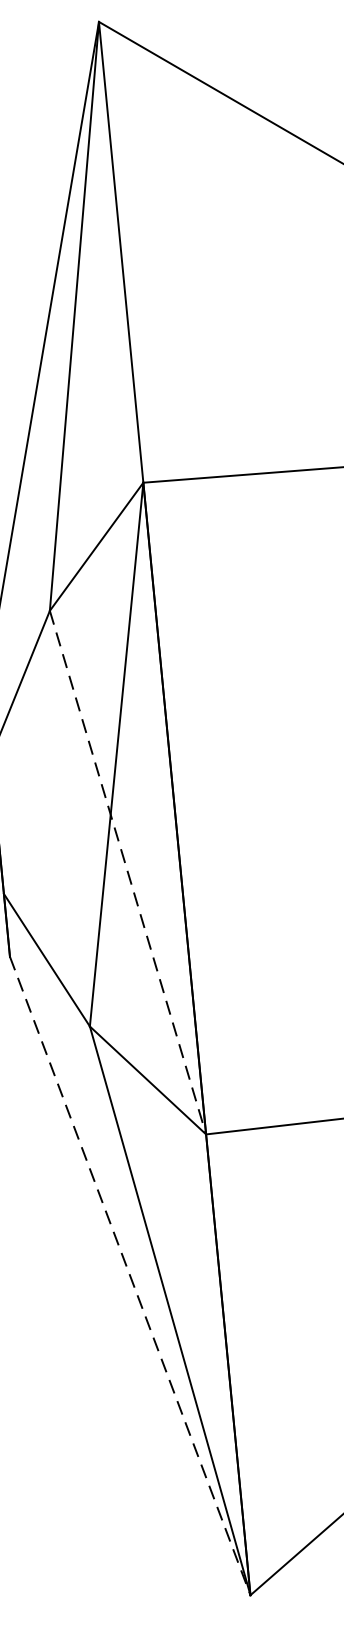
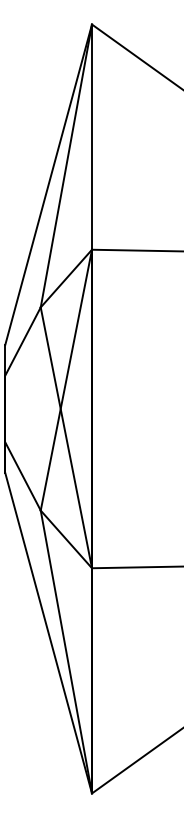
line: (128, 871) -> (66, 437), dashed -> solid
line: (129, 1276) -> (48, 633), dashed -> solid

